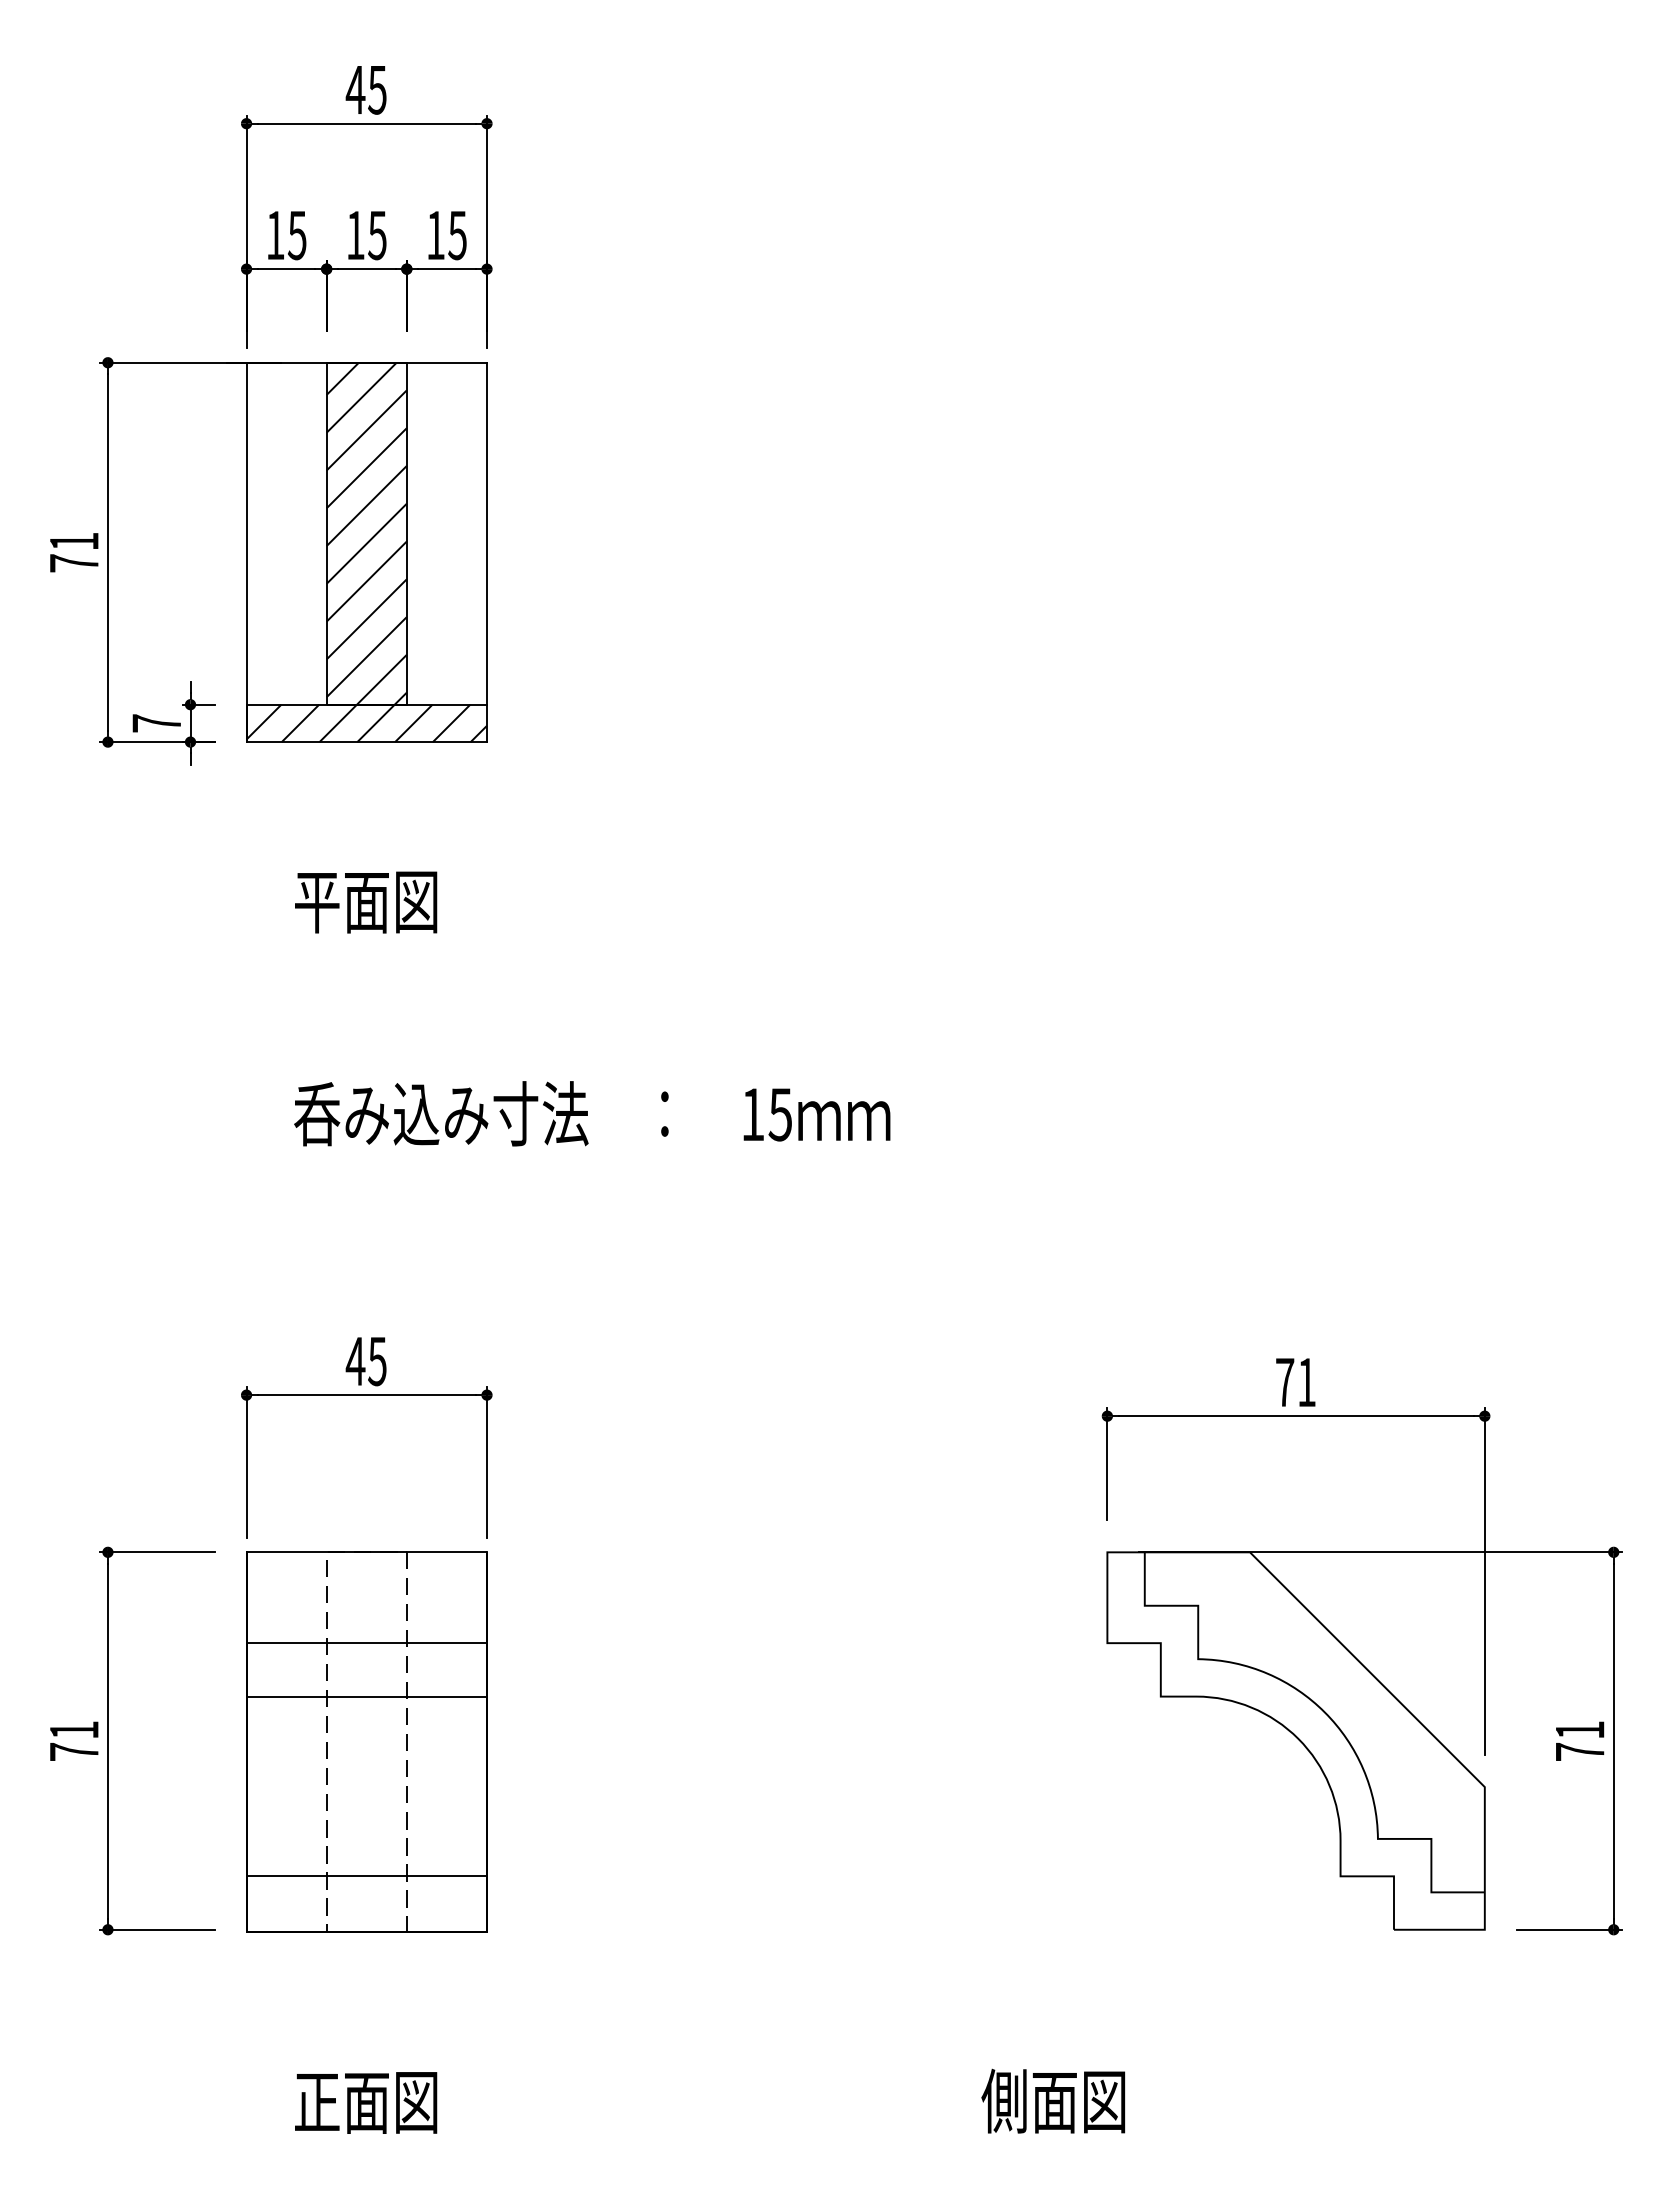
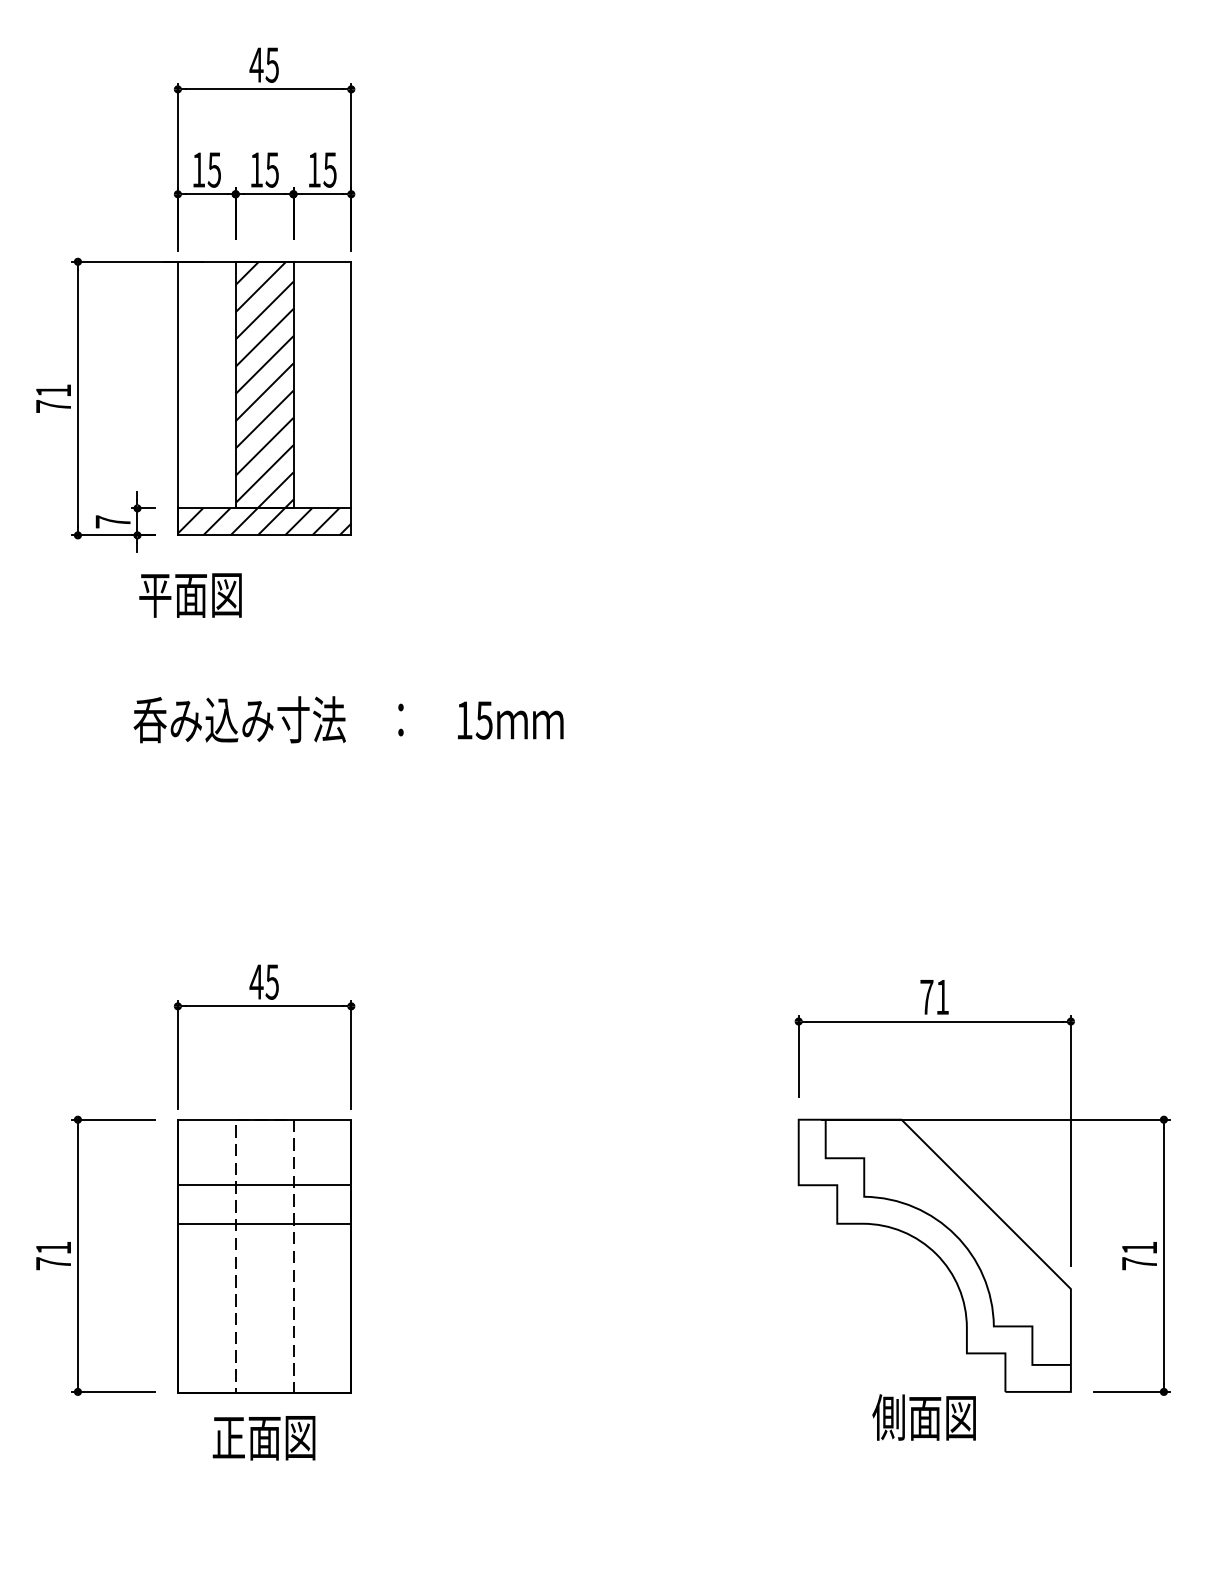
text: (366, 902) -> (190, 595), moved
text: (592, 1113) -> (348, 719), moved
line: (366, 1876) -> (264, 1353), removed
text: (1053, 2100) -> (924, 1416), moved
text: (366, 2102) -> (264, 1437), moved

